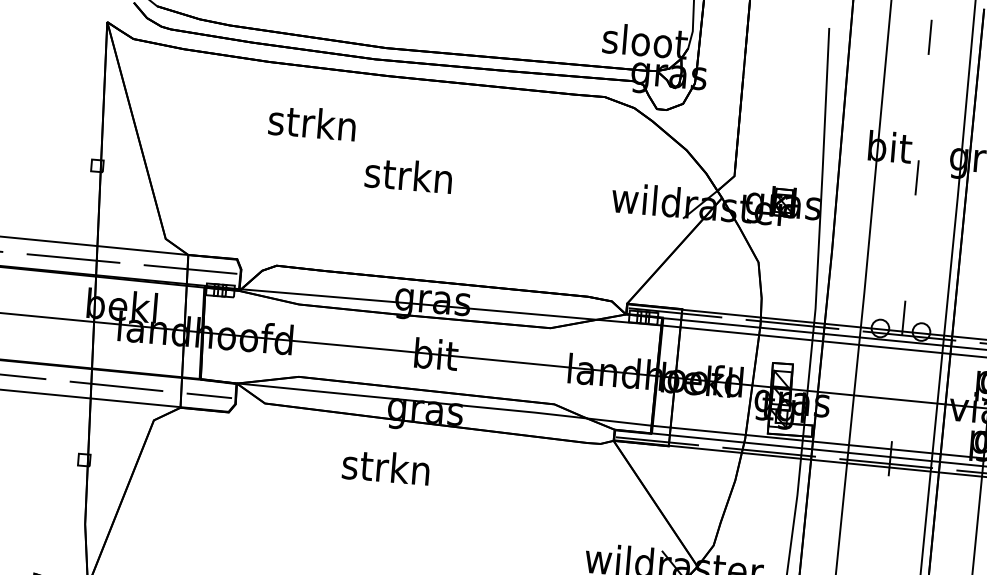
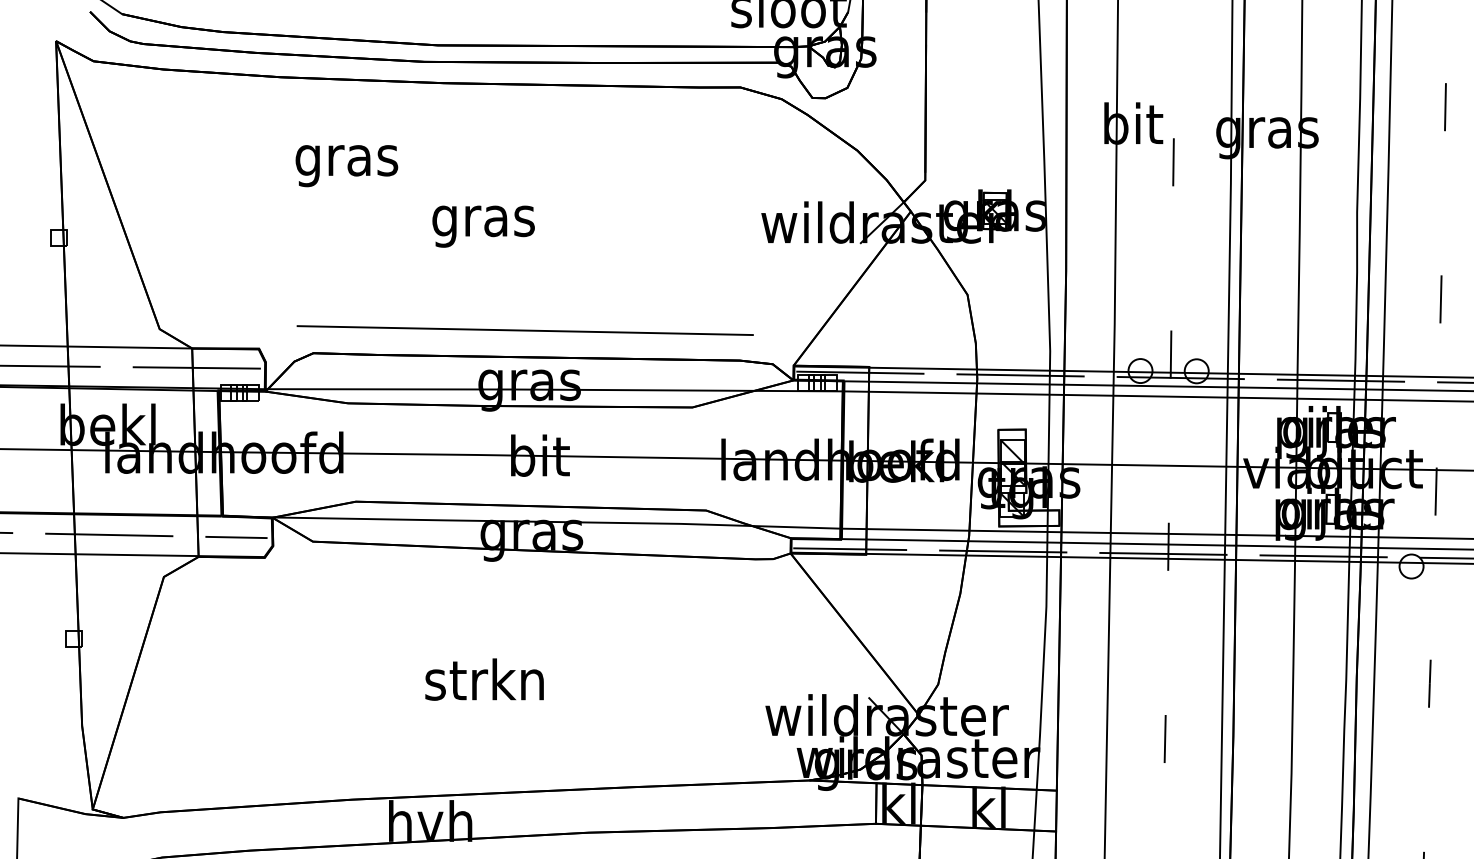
text: (311, 126) -> (345, 160), strkn -> gras
text: (408, 178) -> (482, 220), strkn -> gras
line: (432, 261) -> (524, 330), added
text: (386, 467) -> (484, 679), moved

